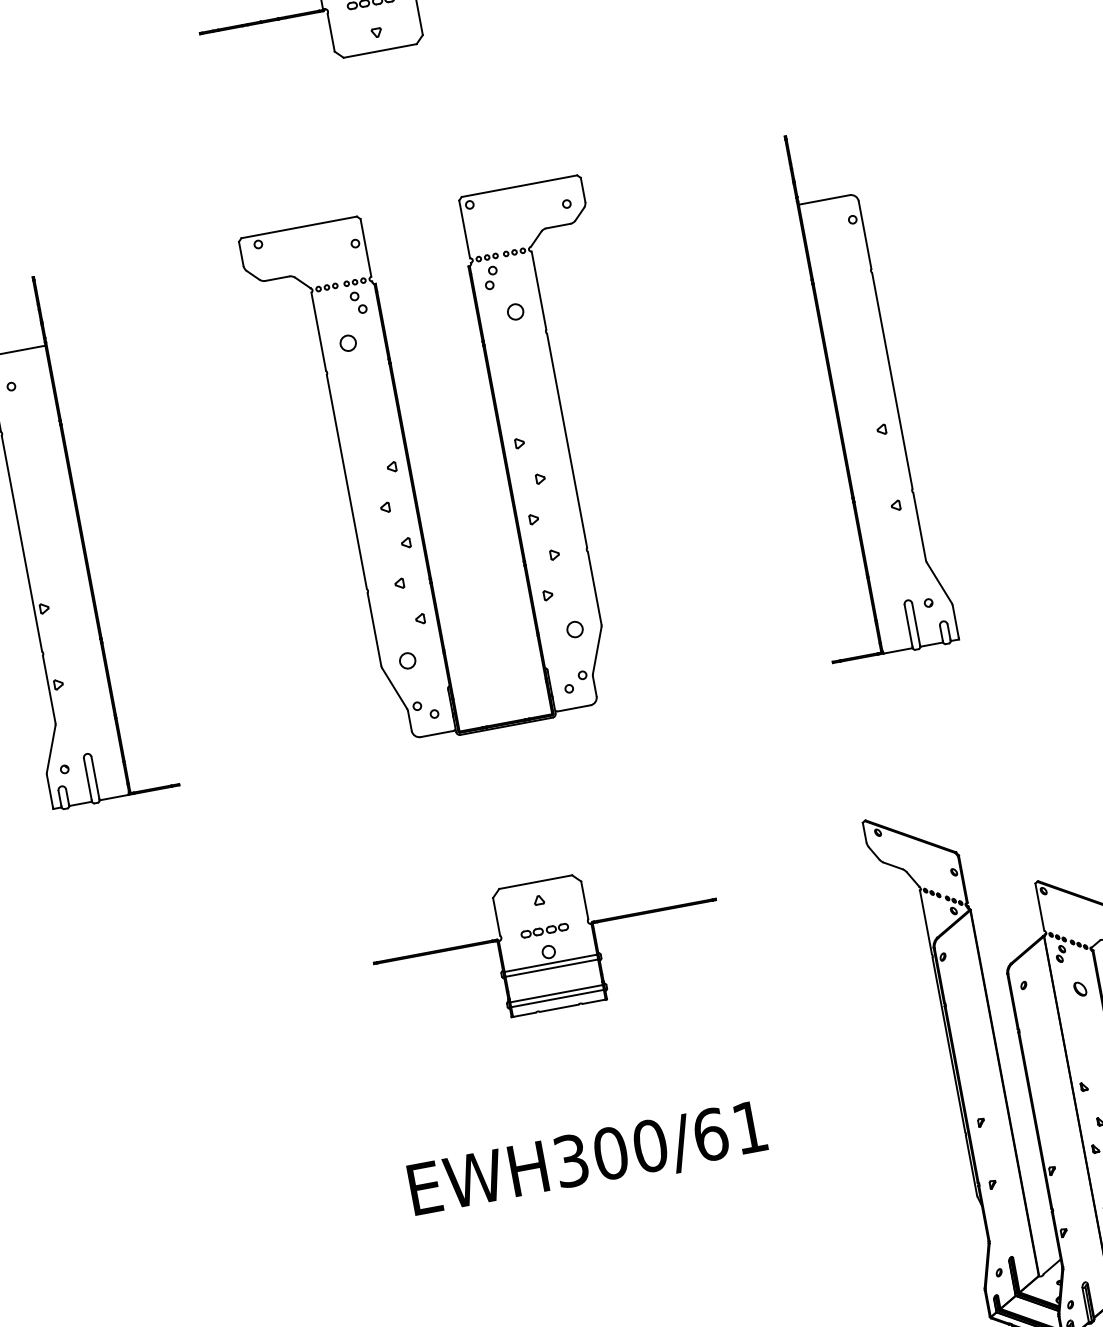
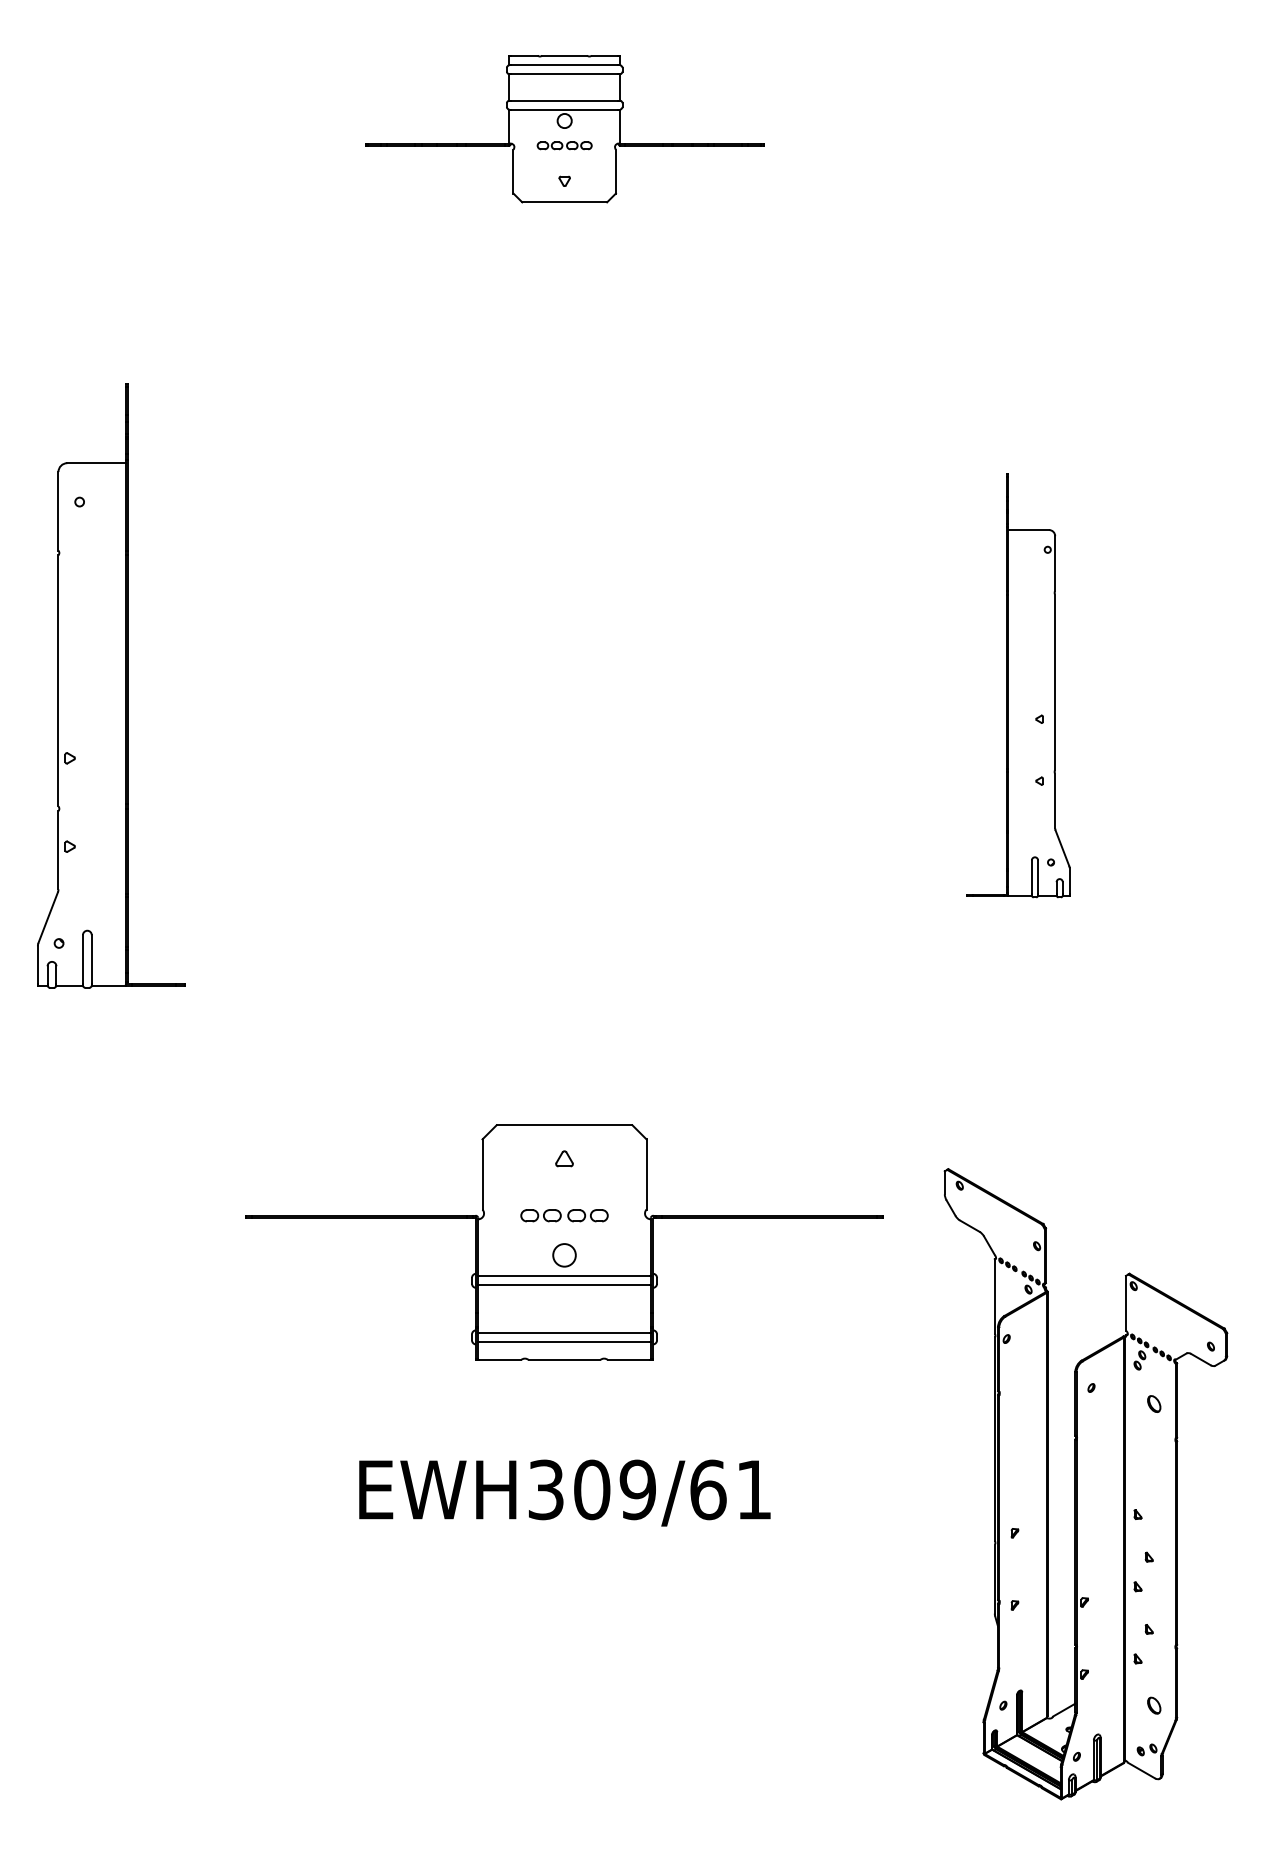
part: (848, 393) -> (1018, 685), size x0.7
part: (412, 474) -> (511, 685), removed
part: (547, 945) -> (564, 1242), size x1.6
text: (649, 1145) -> (637, 1489), EWH300/61 -> EWH309/61

